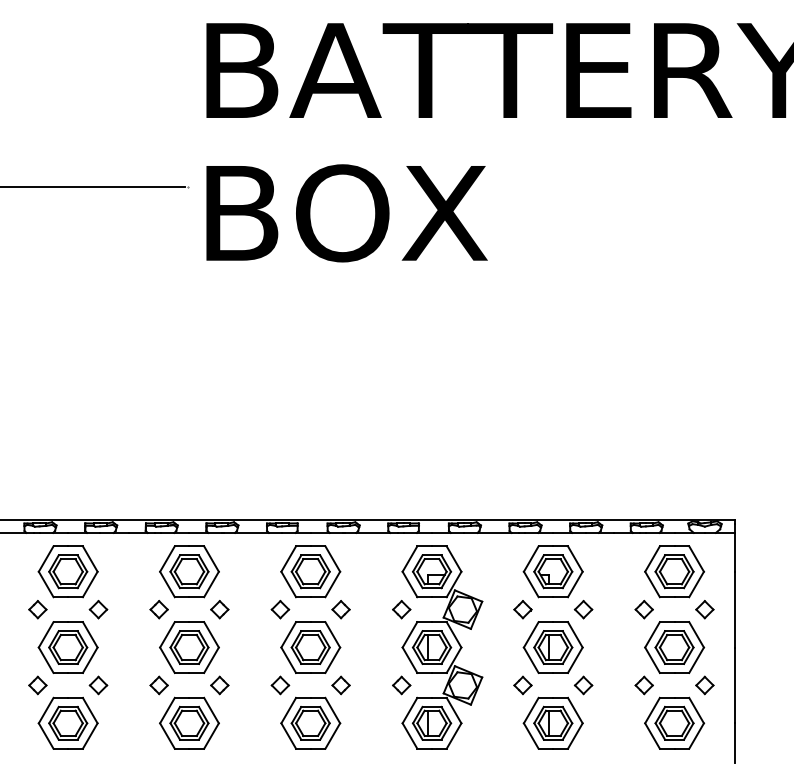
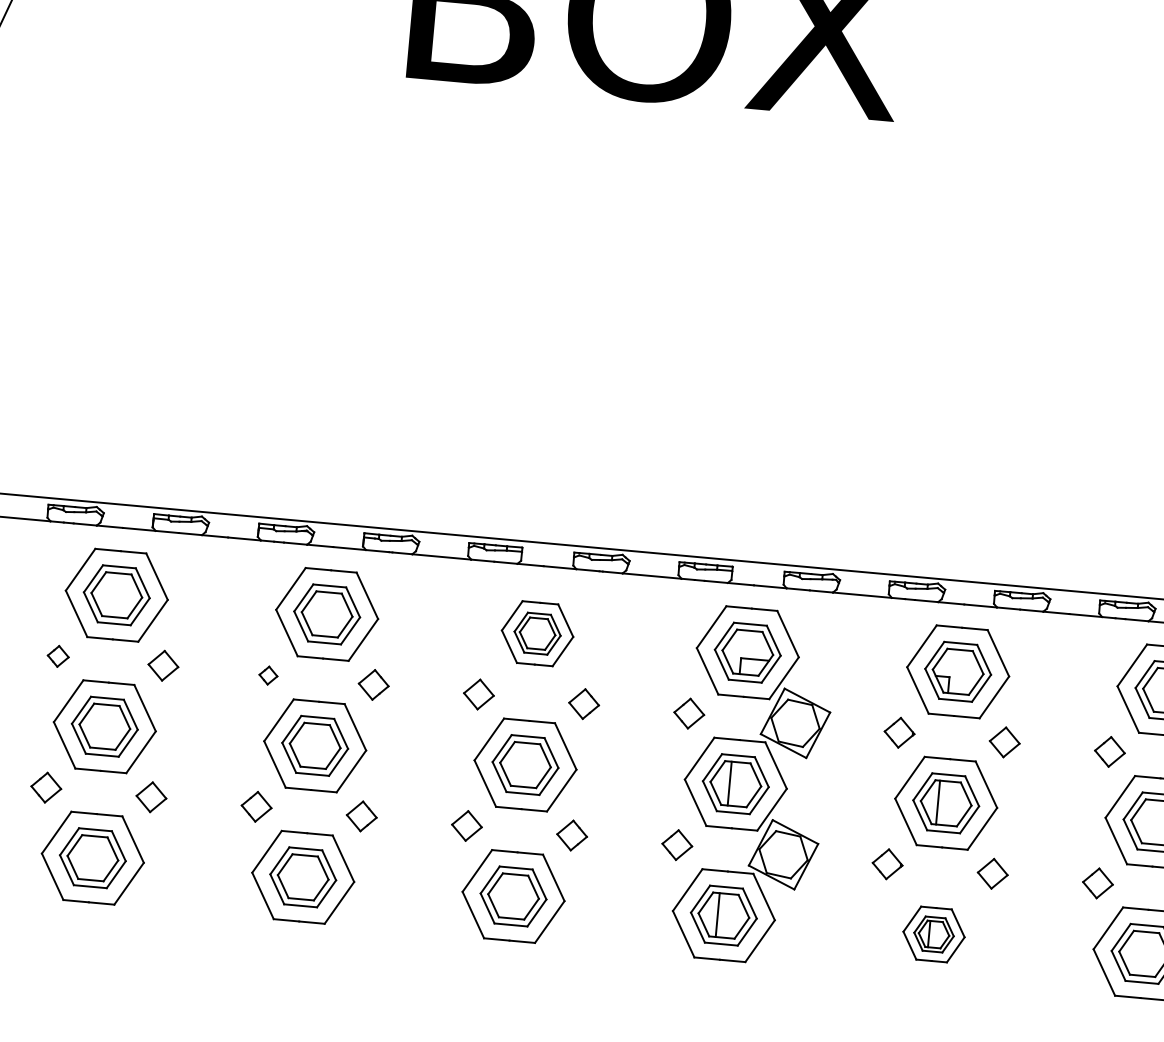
part: (310, 571) -> (537, 633), size x0.7
part: (37, 609) -> (57, 655), size x0.7
part: (158, 609) -> (267, 675), size x0.6
part: (552, 722) -> (932, 933), size x0.6

